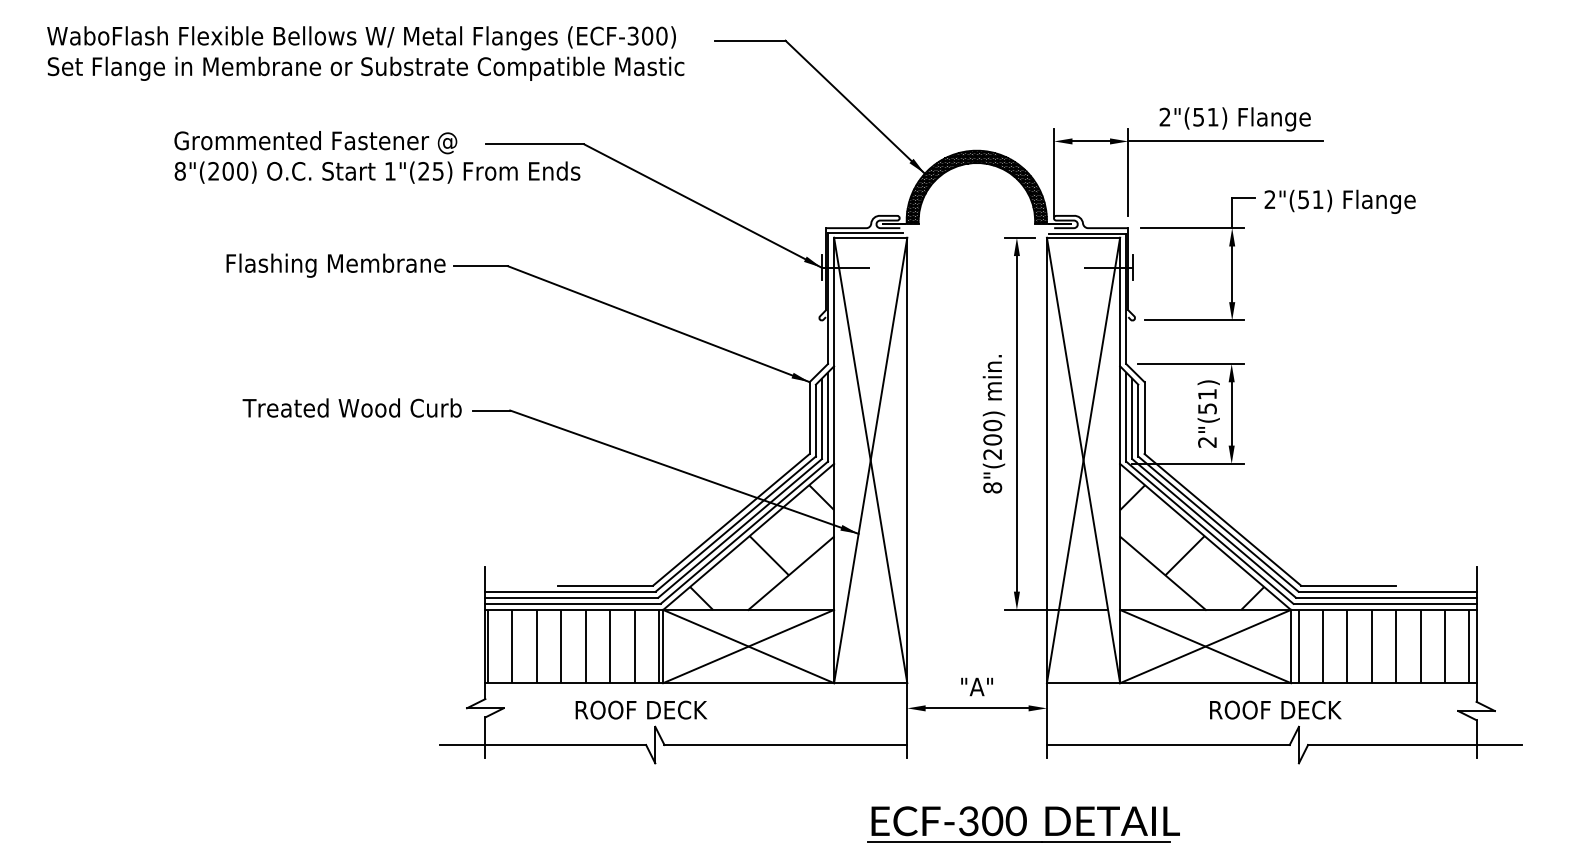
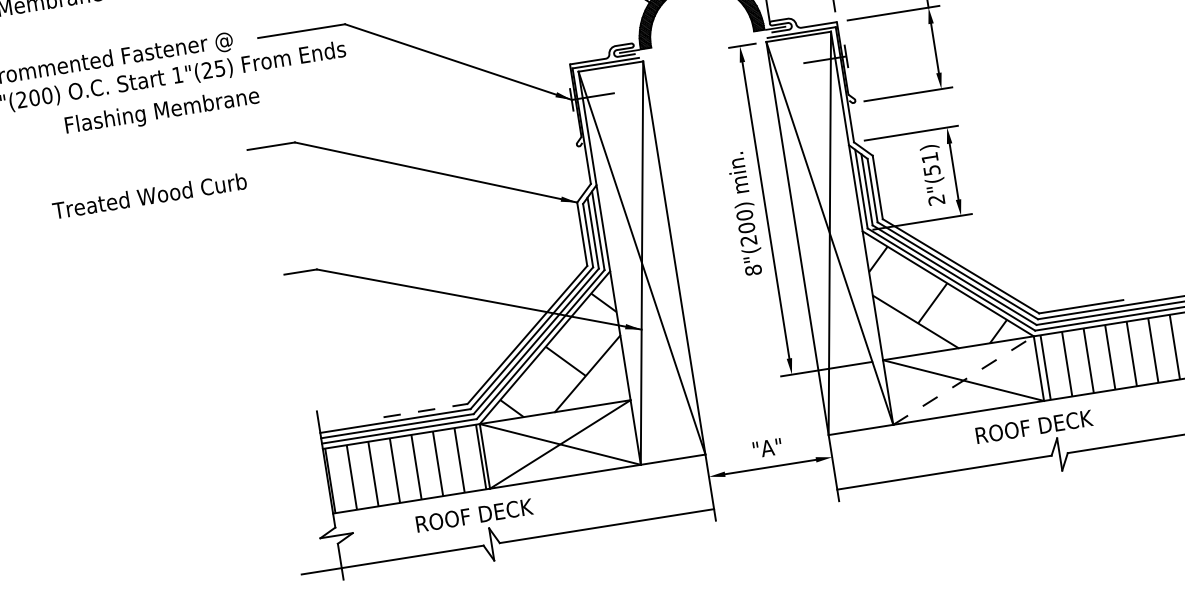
text: (335, 265) -> (161, 112), moved
text: (351, 407) -> (148, 195), moved
line: (605, 585) -> (425, 410), solid -> dashed
line: (1205, 646) -> (963, 380), solid -> dashed
part: (1023, 824) -> (827, 563), removed

